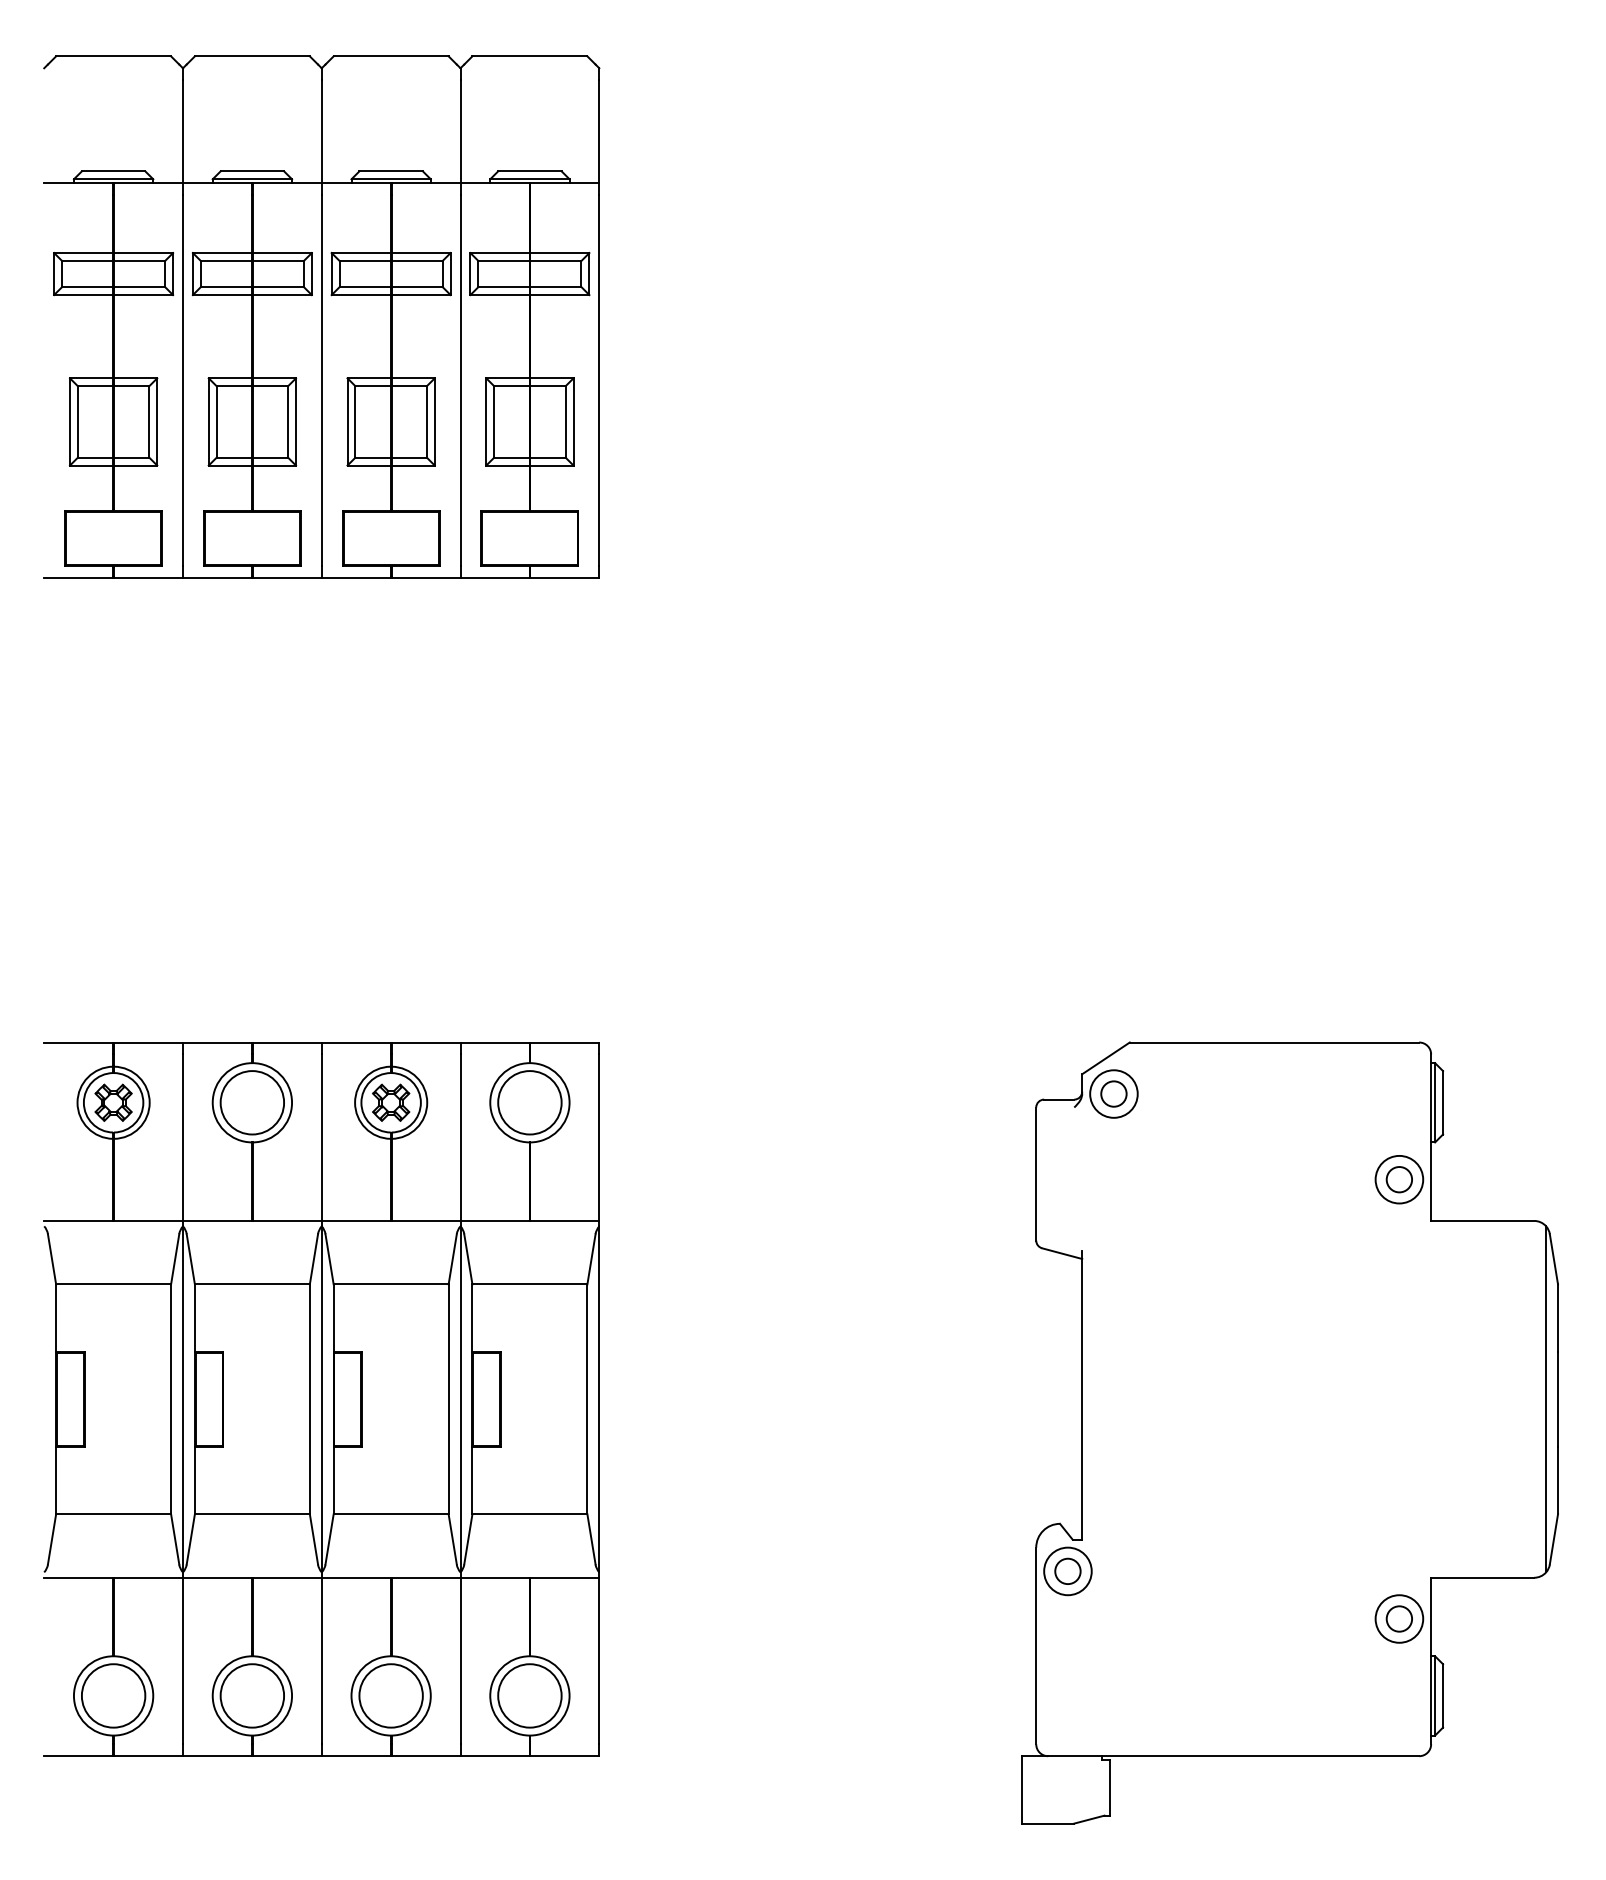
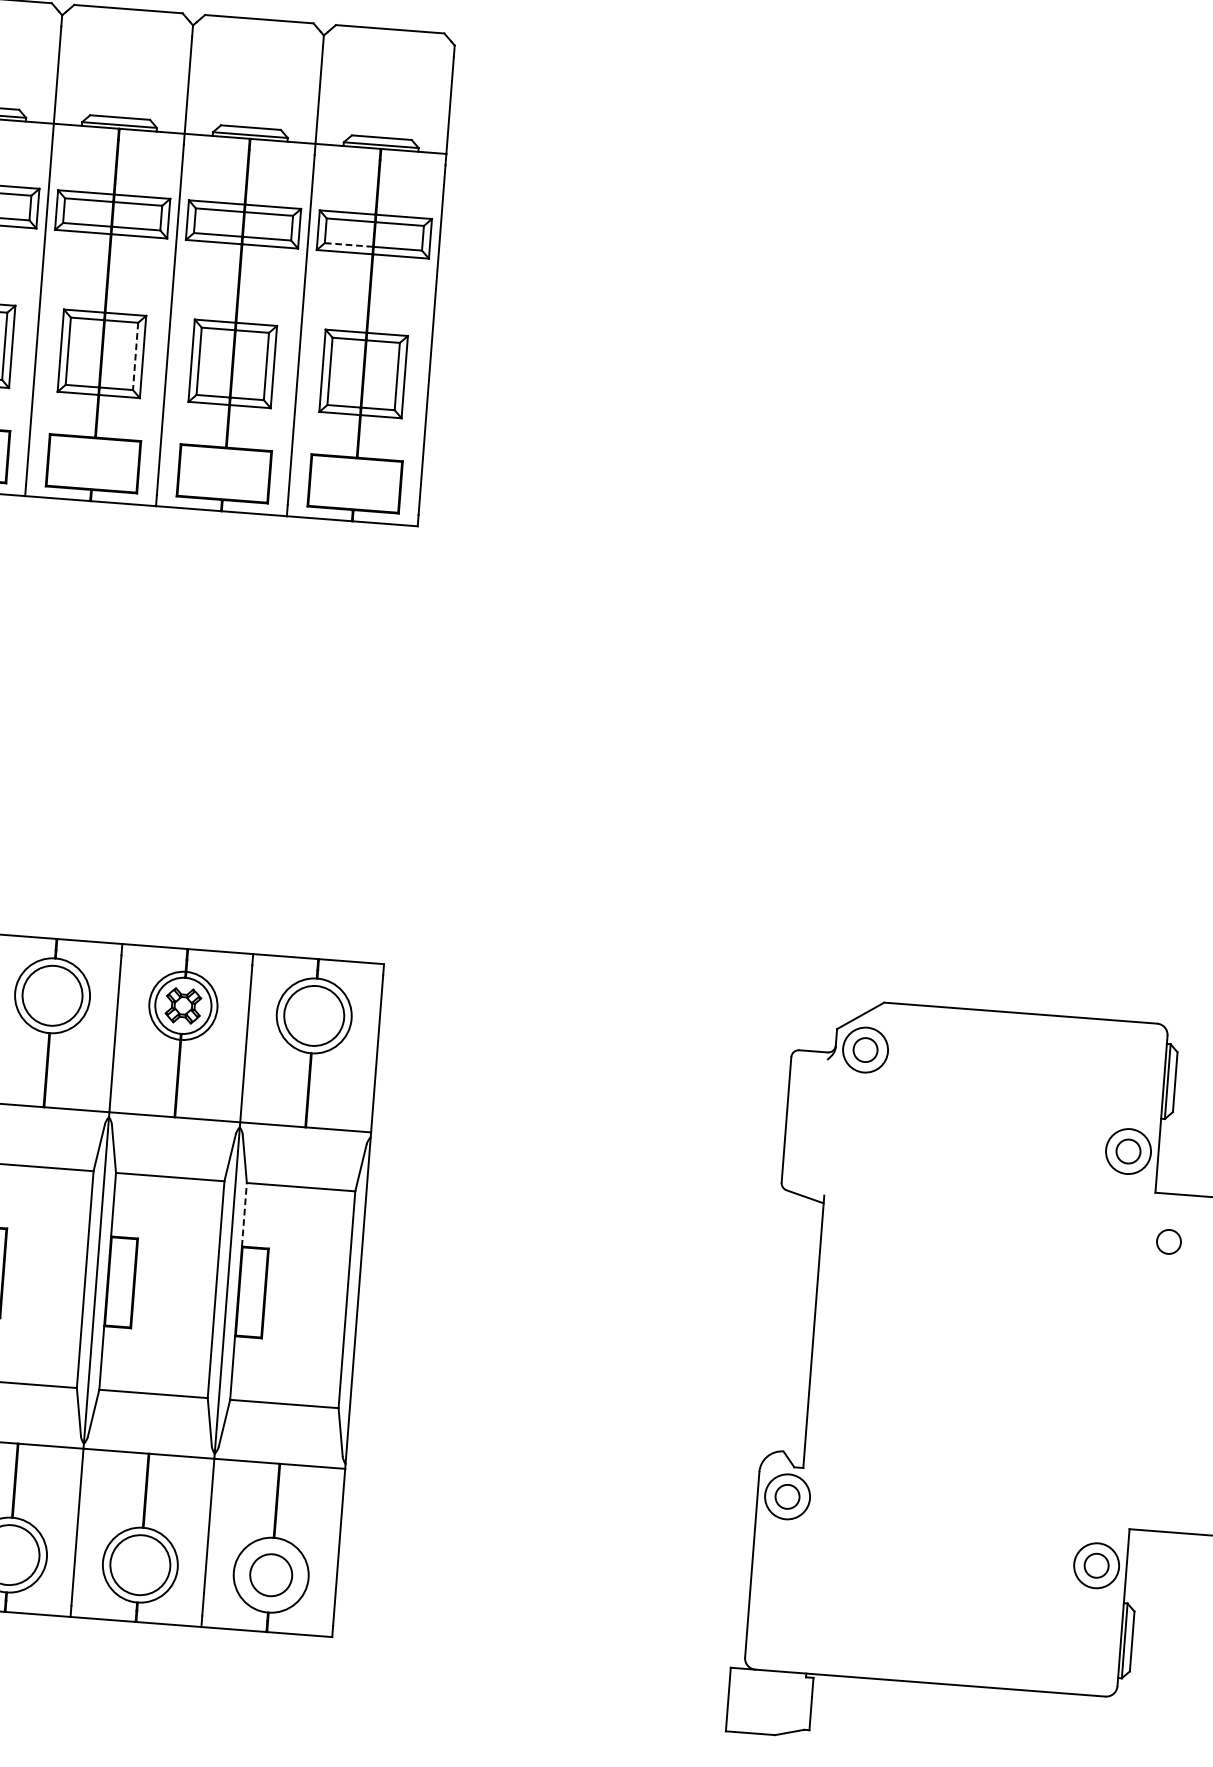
line: (503, 287) -> (348, 245), solid -> dashed
line: (288, 421) -> (136, 356), solid -> dashed
circle: (1448, 1271) -> (1168, 1241), added
line: (472, 1318) -> (244, 1215), solid -> dashed
circle: (529, 1695) -> (270, 1574), size x0.7

